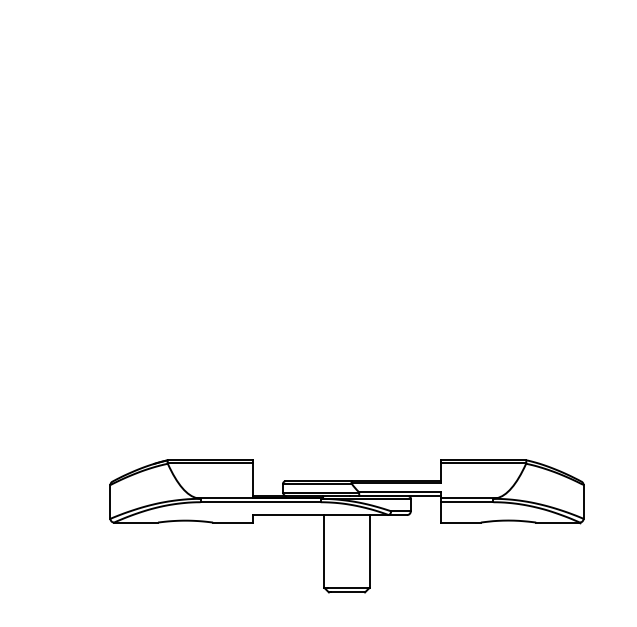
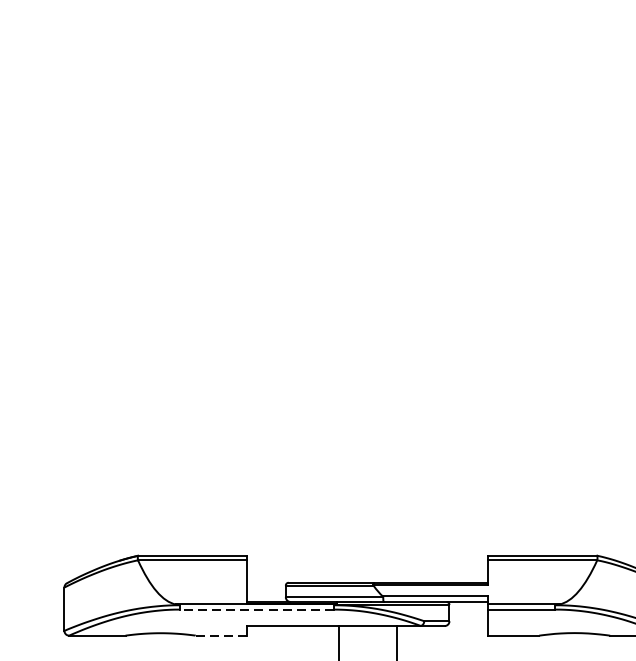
line: (260, 502) -> (256, 609), solid -> dashed
line: (233, 522) -> (222, 635), solid -> dashed

